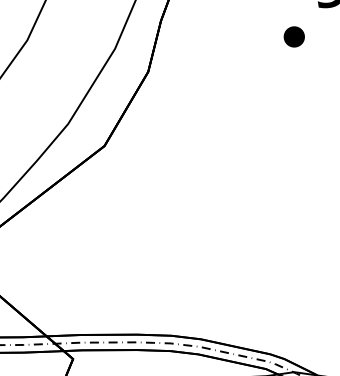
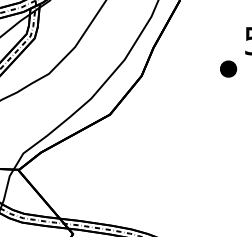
part: (294, 36) -> (228, 68), size x1.4

